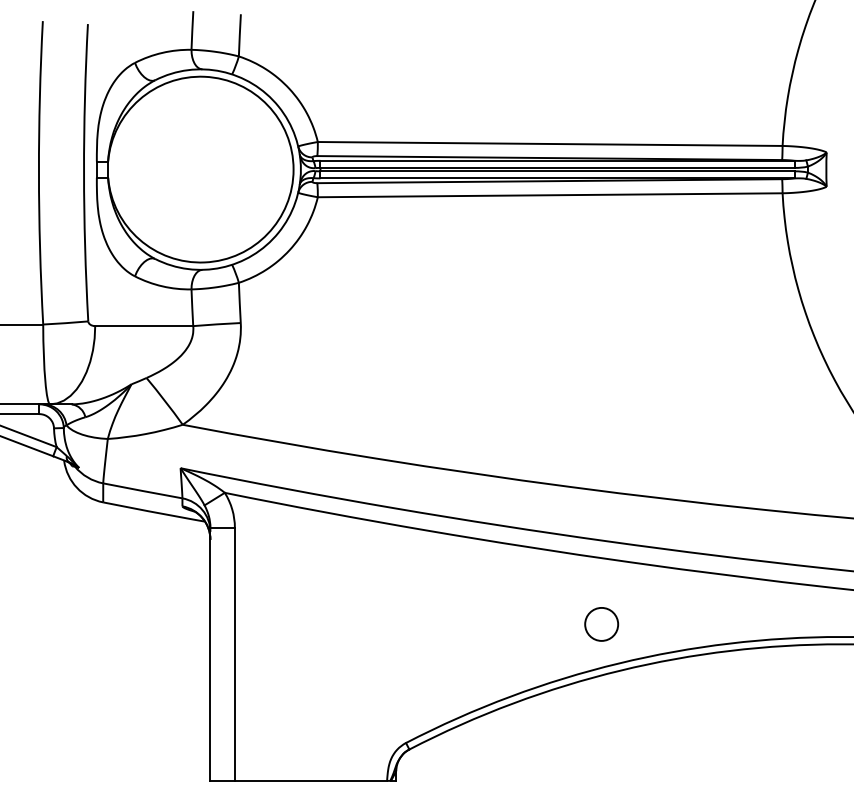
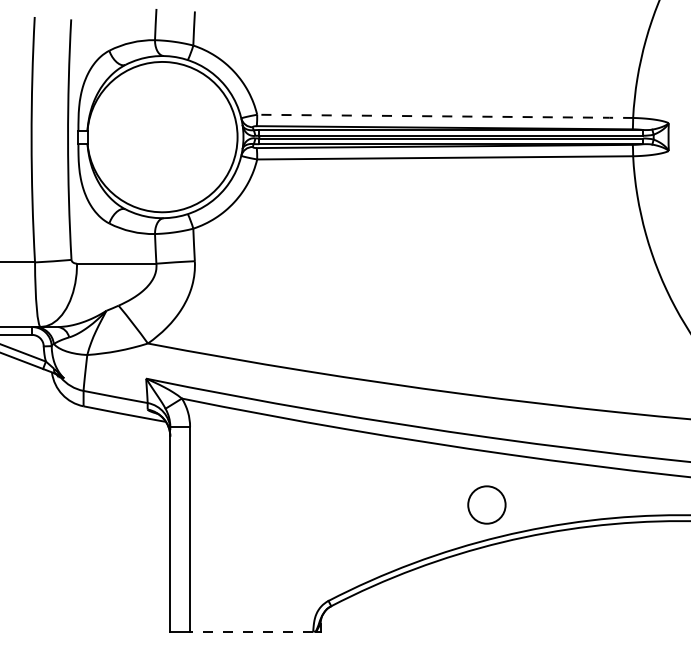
line: (550, 144) -> (445, 116), solid -> dashed
circle: (601, 623) -> (486, 504), size x1.4
line: (310, 780) -> (251, 631), solid -> dashed

